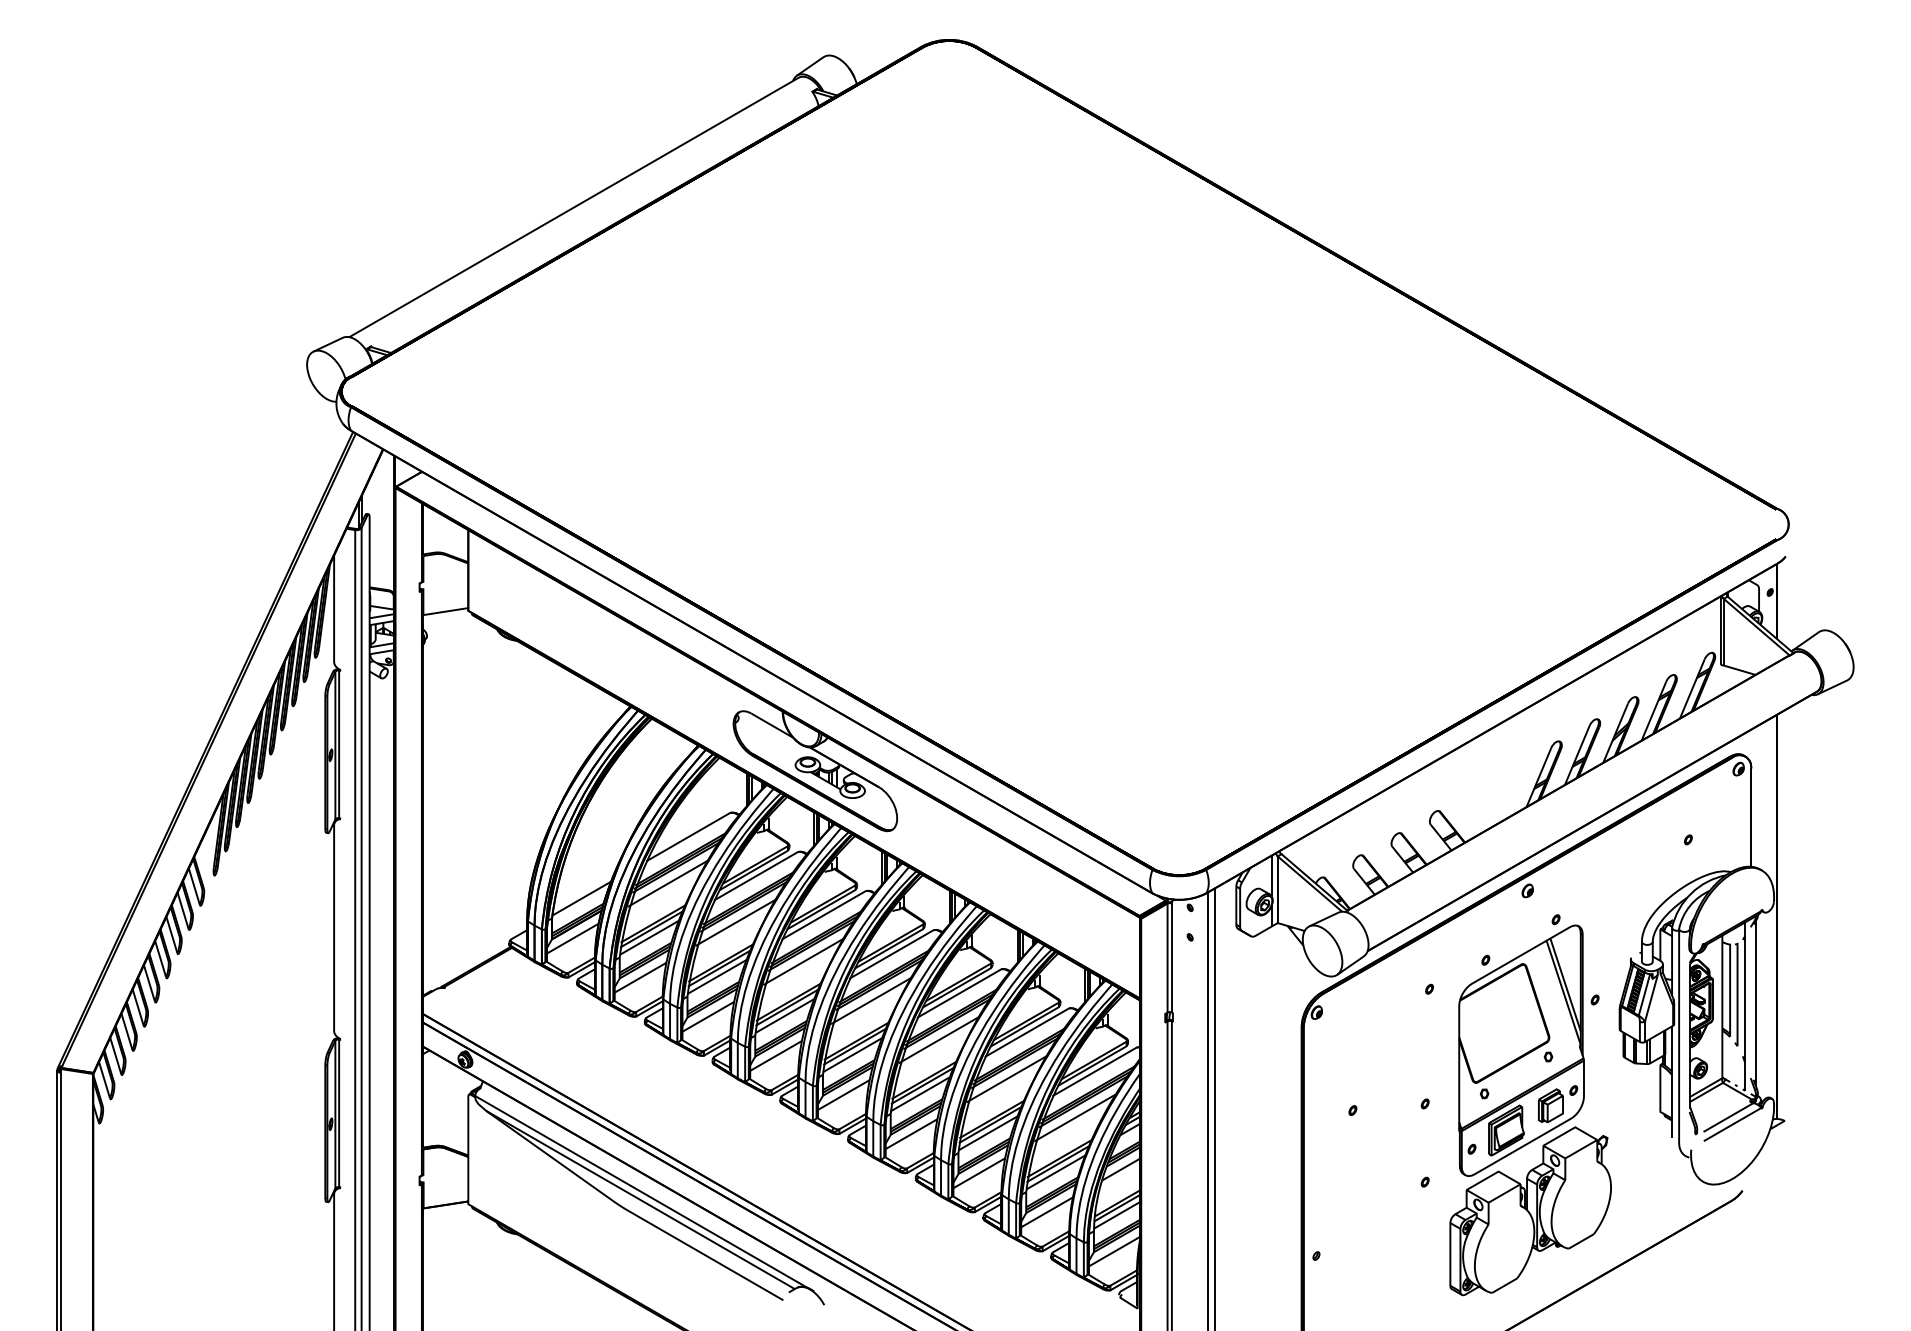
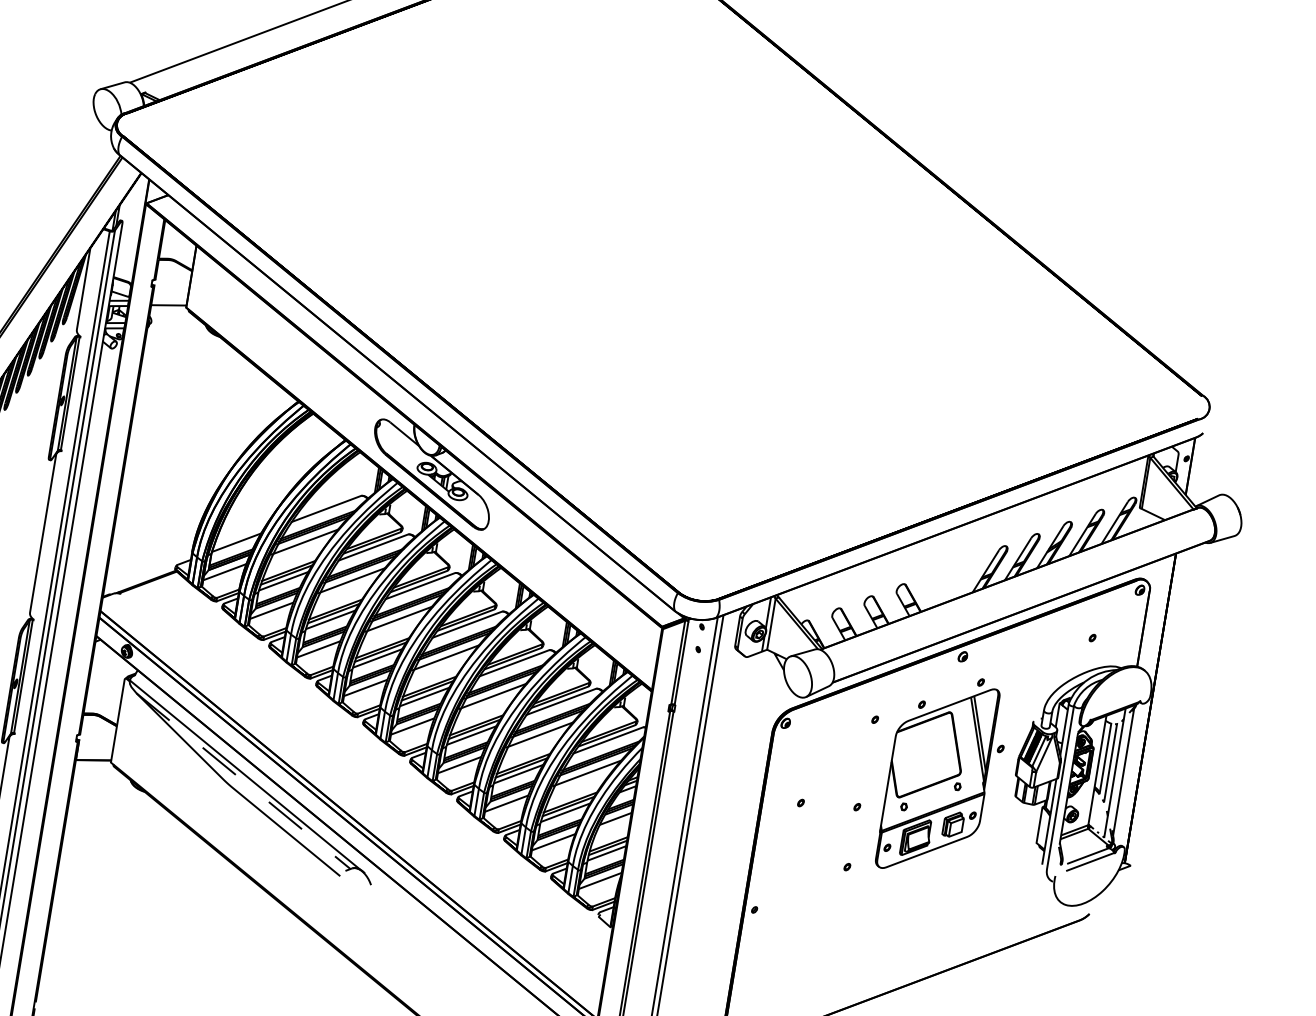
line: (640, 1200) -> (243, 781), solid -> dashed
part: (1530, 1211) -> (924, 902), removed

